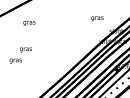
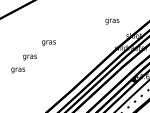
text: (29, 23) -> (49, 43), moved

